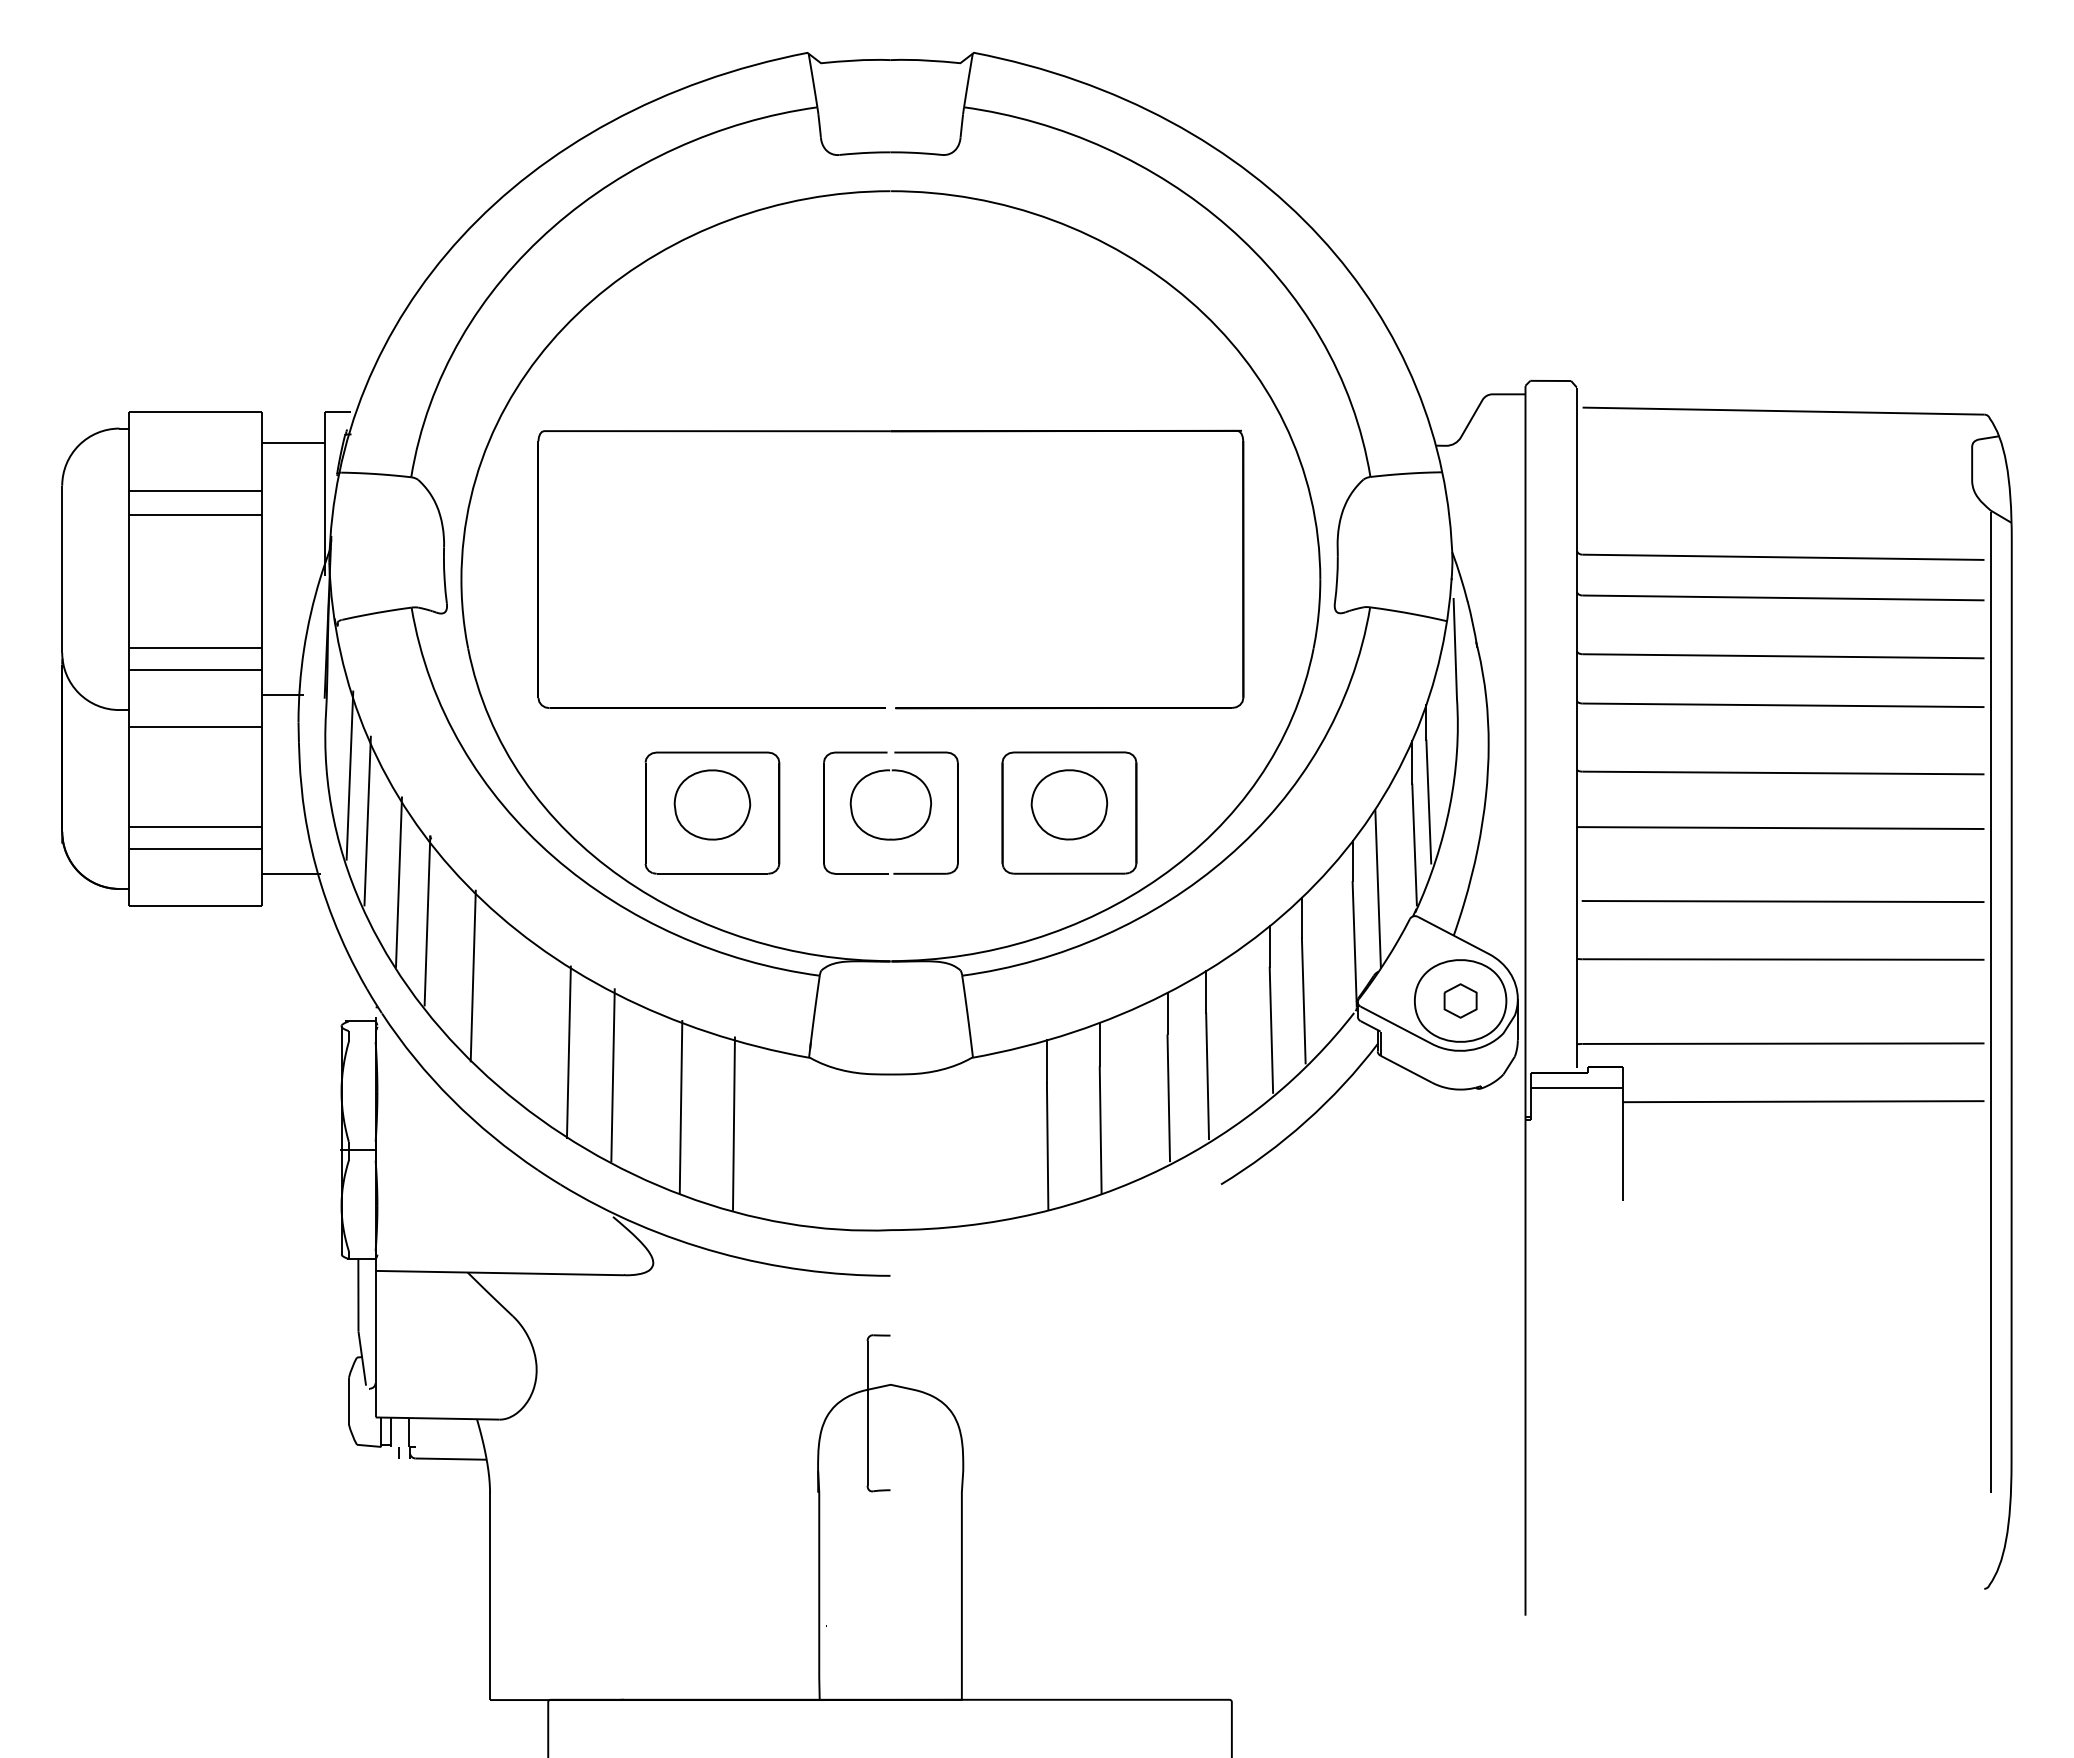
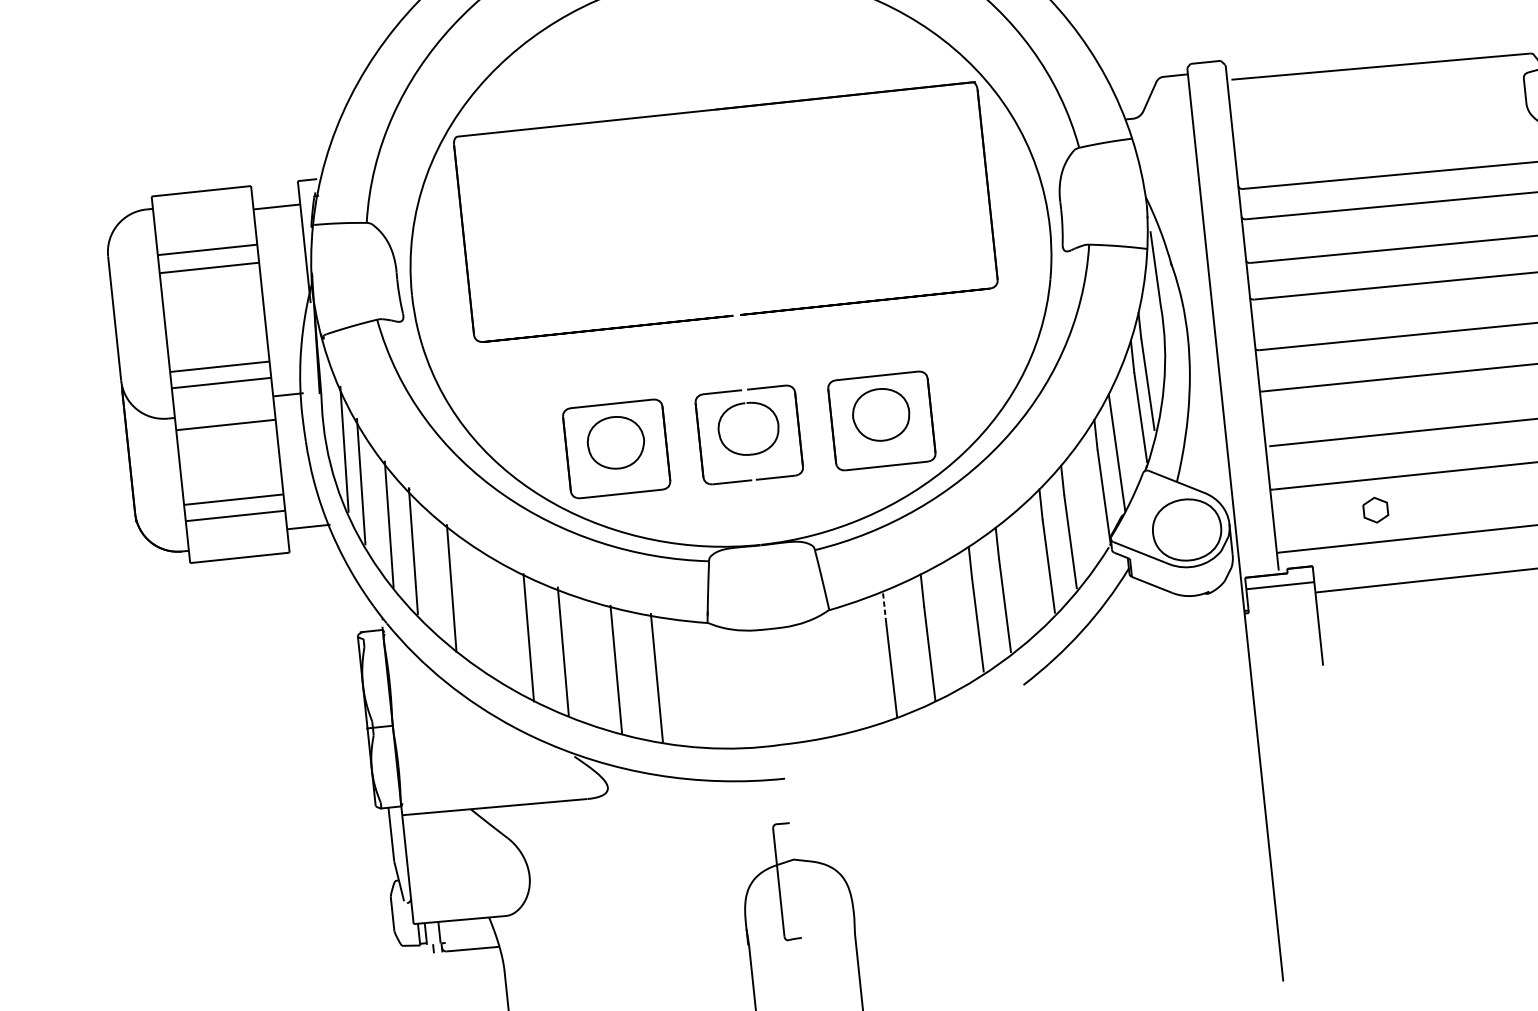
part: (890, 432) -> (714, 110), moved
part: (1460, 1000) -> (1375, 509), moved
line: (1046, 1061) -> (884, 607), solid -> dashed

